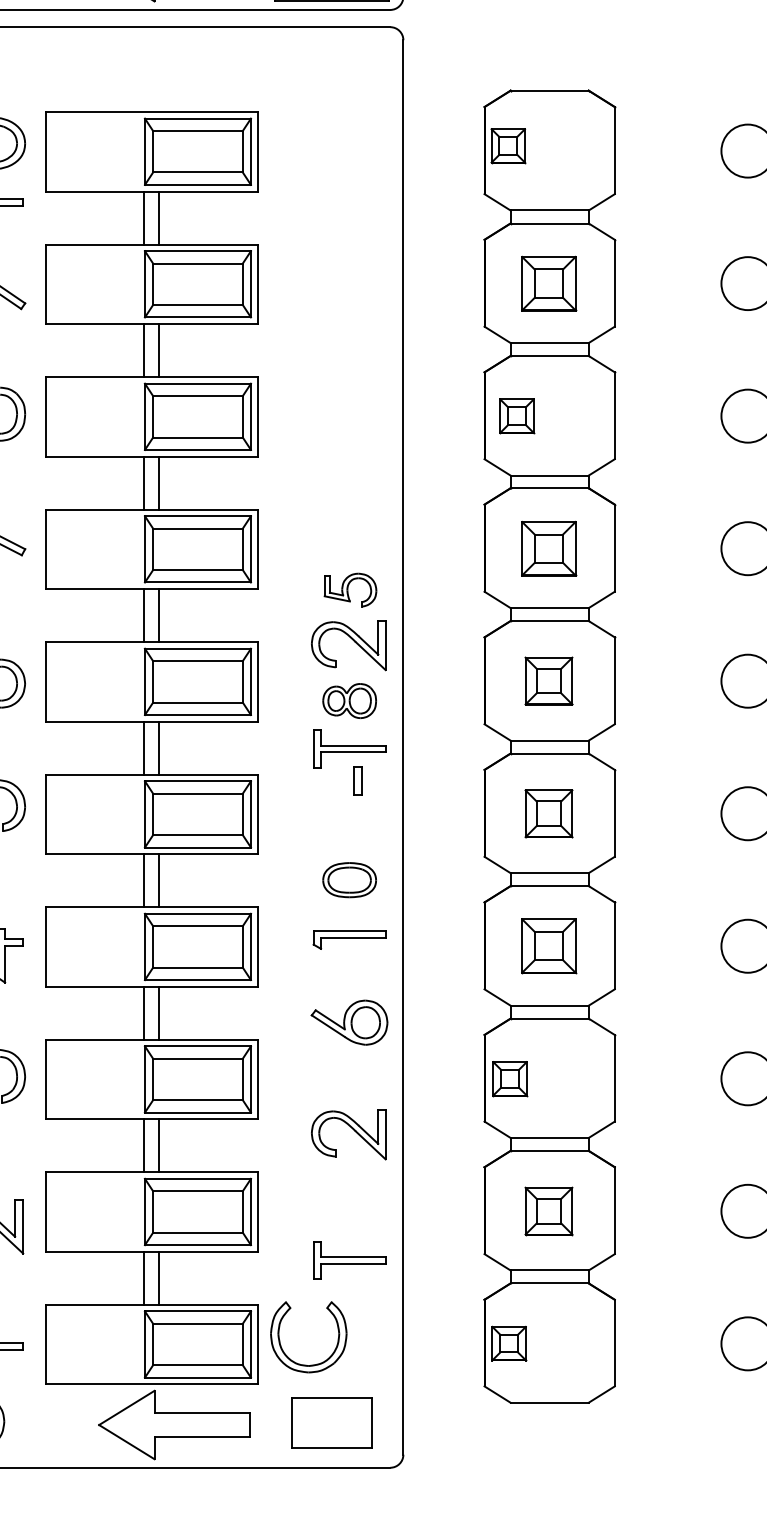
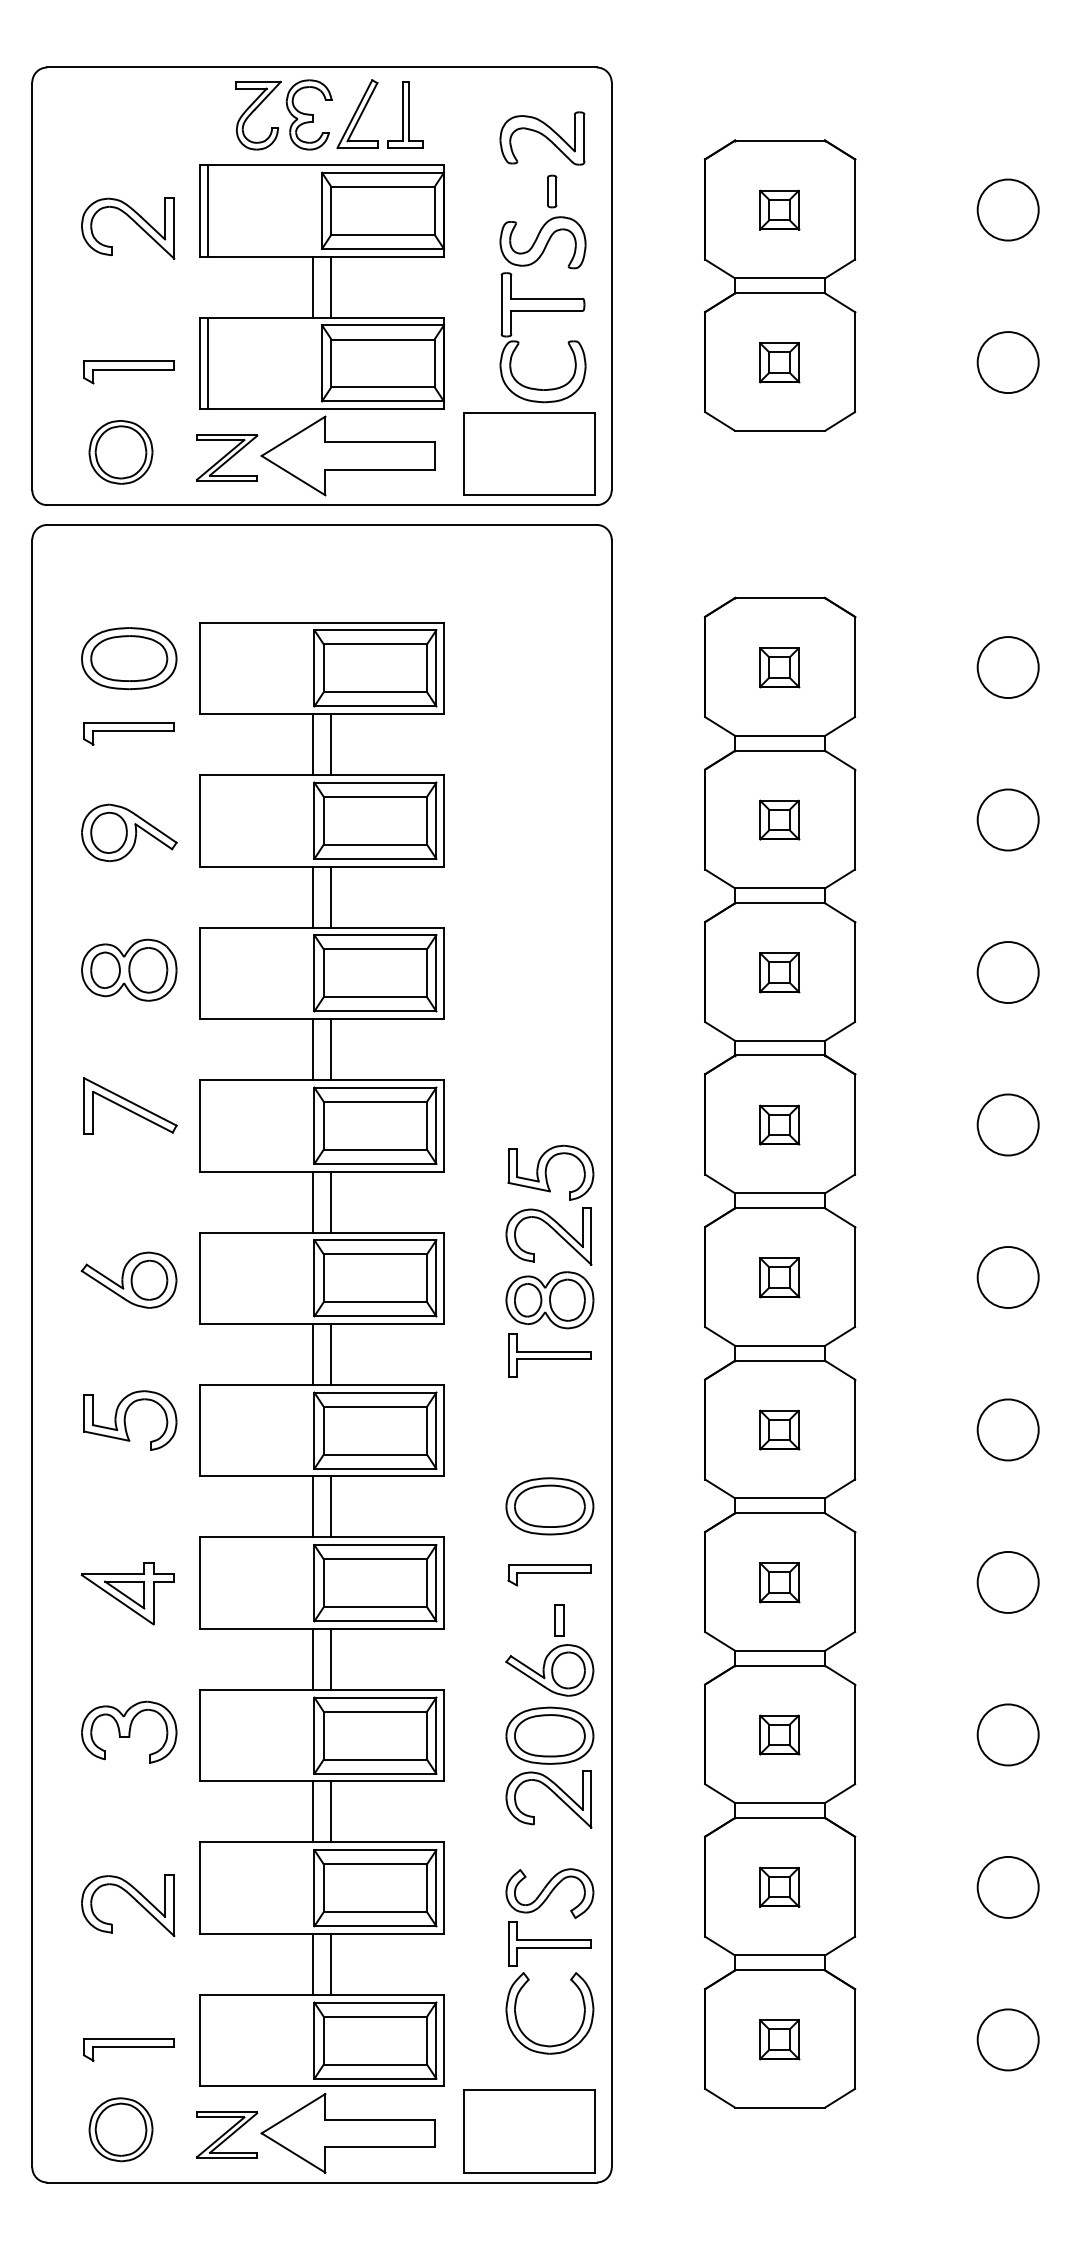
part: (508, 145) -> (779, 667), moved
part: (549, 283) -> (779, 819), size x0.62
part: (517, 416) -> (779, 972), moved
part: (549, 548) -> (779, 1124), size x0.62
part: (350, 589) -> (550, 1172), size x1.43
part: (549, 681) -> (779, 1277), size x0.71
part: (349, 701) -> (549, 1300), size x1.43
part: (357, 781) -> (559, 1620), moved
part: (549, 813) -> (779, 1429), size x0.71
part: (349, 880) -> (549, 1506), size x1.43
part: (549, 946) -> (779, 1582), size x0.62
part: (510, 1078) -> (779, 1734), moved
part: (349, 1079) -> (549, 1735), added
part: (549, 1210) -> (779, 1886), size x0.71
part: (349, 1216) -> (549, 1893), added
part: (509, 1343) -> (779, 2039), moved
part: (304, 1364) -> (544, 2044), moved
part: (331, 1423) -> (529, 2131), size x1.43
part: (69, 1426) -> (227, 2134), added

